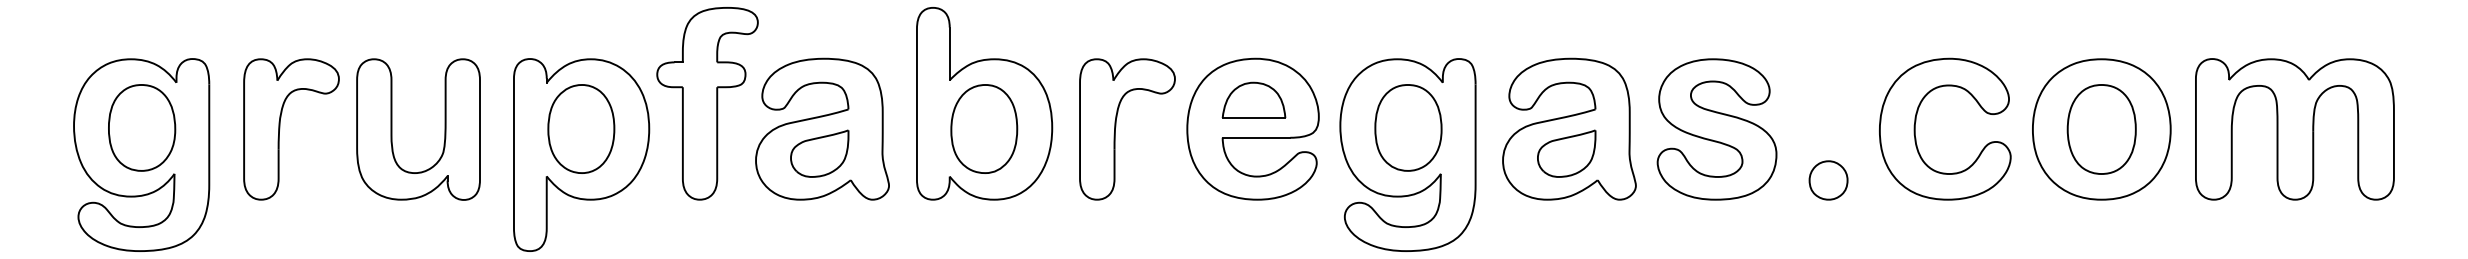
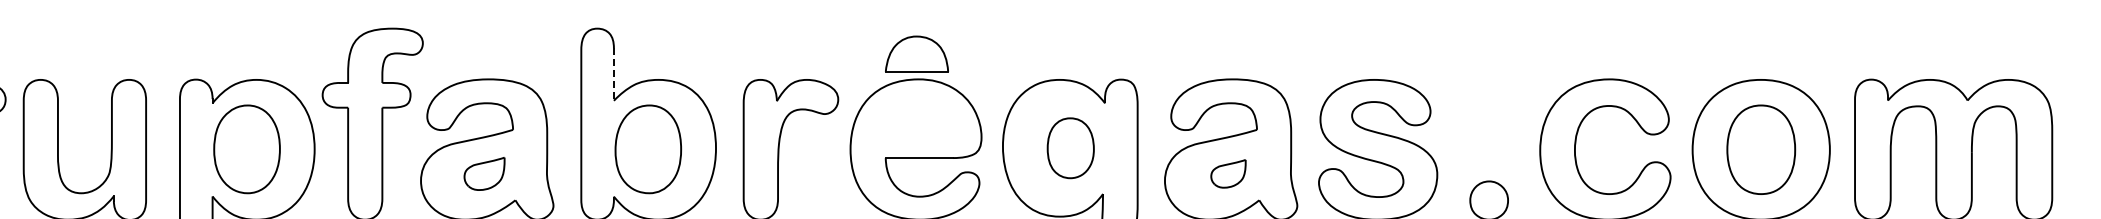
line: (949, 54) -> (613, 75), solid -> dashed
part: (1253, 99) -> (916, 53), moved
part: (1408, 127) -> (1070, 147), size x0.7
part: (819, 153) -> (484, 173), size x0.7
part: (1566, 153) -> (1228, 173), size x0.6

